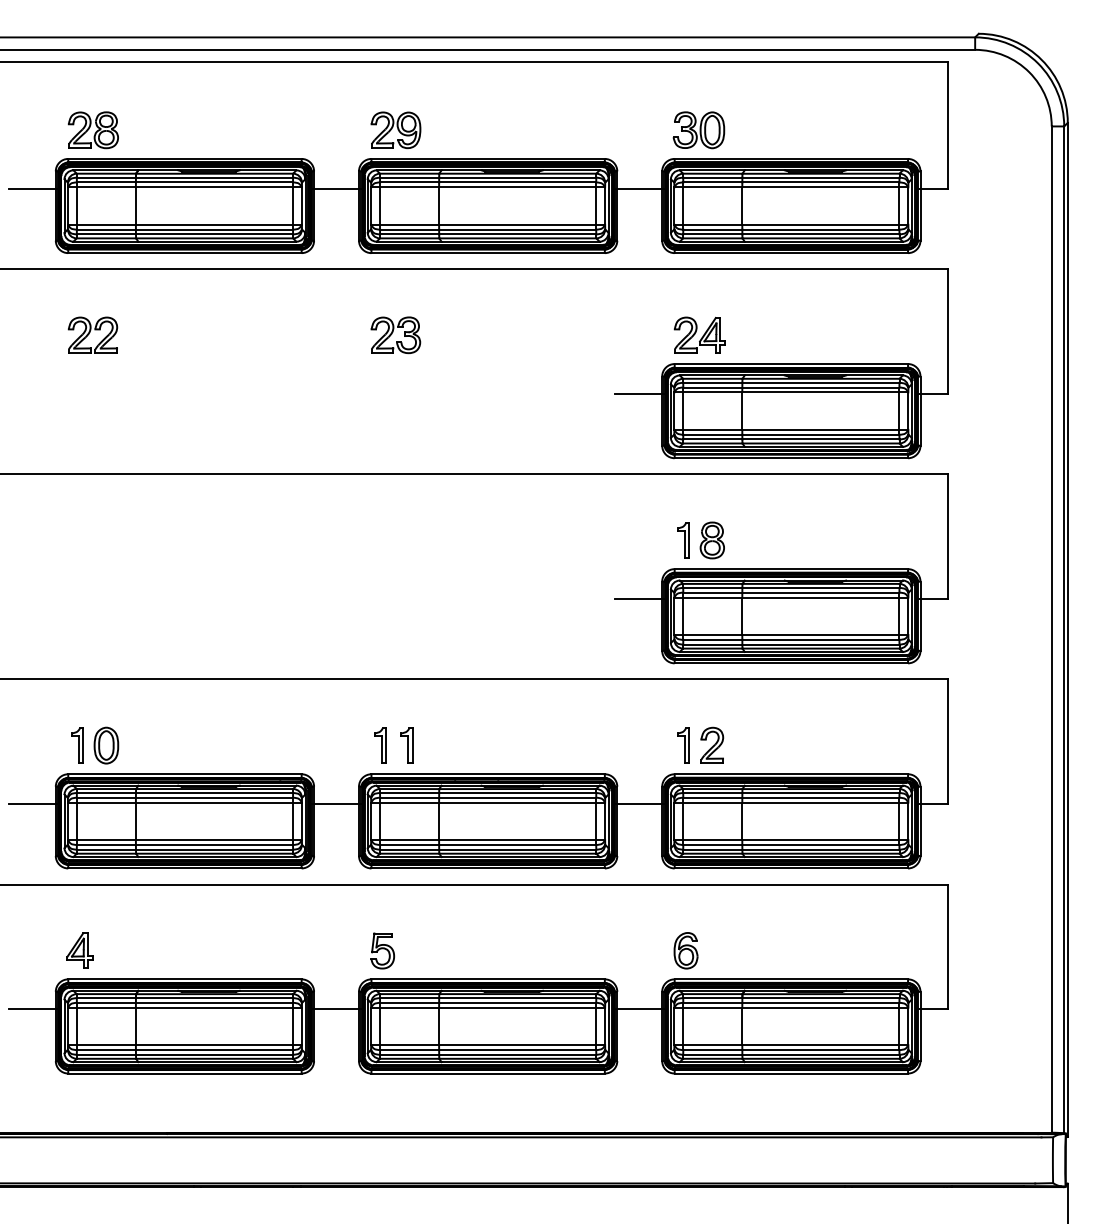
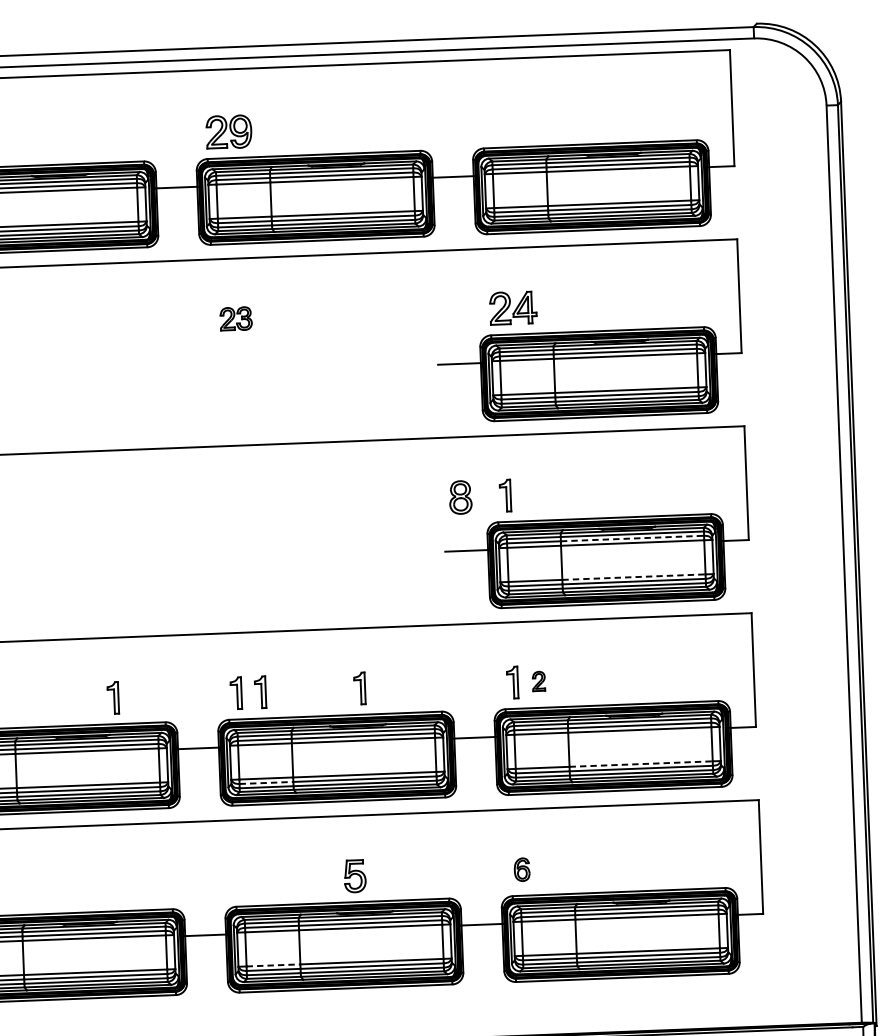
part: (698, 130) -> (504, 121), removed
part: (395, 335) -> (235, 319), size x0.7
part: (711, 540) -> (459, 497), moved
line: (820, 592) -> (632, 538), solid -> dashed
line: (820, 634) -> (633, 576), solid -> dashed
part: (712, 744) -> (539, 680), size x0.6
part: (245, 745) -> (113, 698), added
part: (515, 745) -> (359, 688), added
line: (820, 840) -> (640, 764), solid -> dashed
line: (409, 844) -> (266, 782), solid -> dashed
part: (382, 950) -> (354, 875), moved
part: (685, 950) -> (521, 869), size x0.7
line: (409, 1045) -> (273, 965), solid -> dashed

